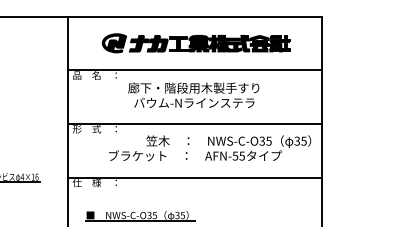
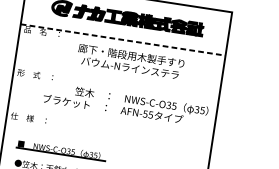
line: (194, 70) -> (122, 40), solid -> dashed
text: (193, 94) -> (130, 61), moved
line: (194, 124) -> (116, 83), removed
line: (194, 177) -> (109, 126), removed

